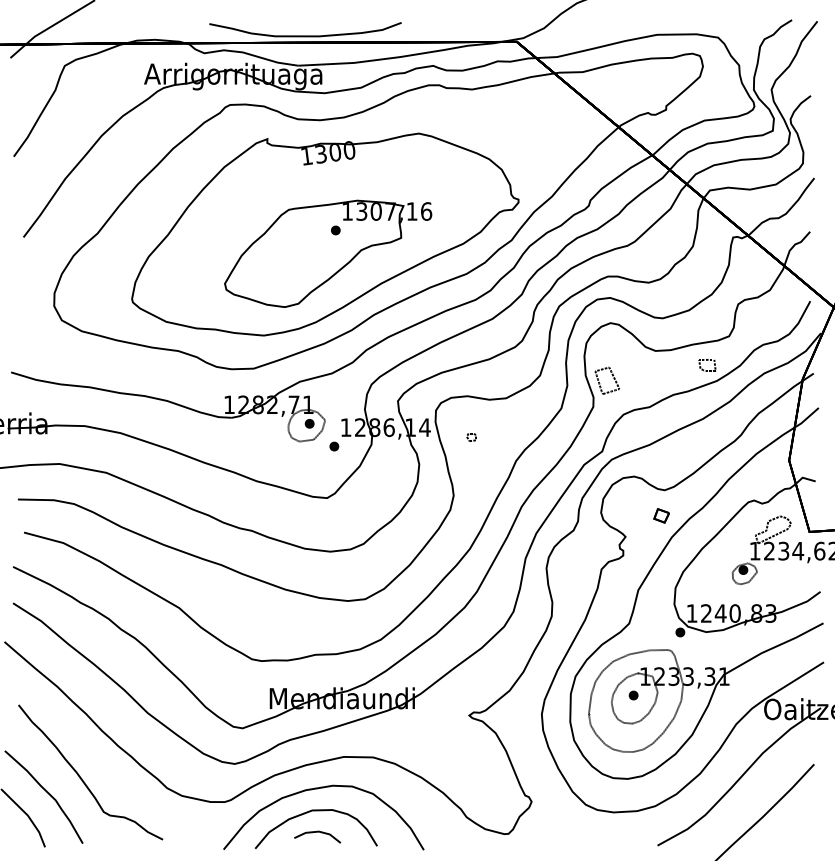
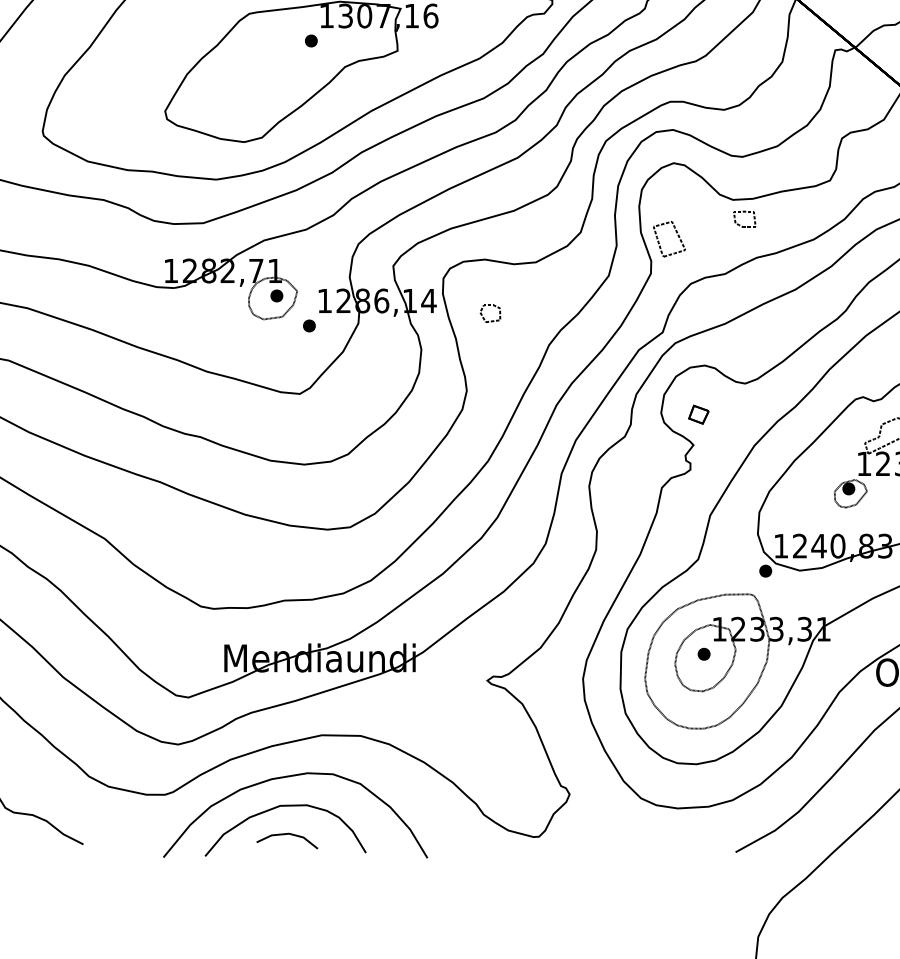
part: (707, 365) -> (744, 219), moved
part: (471, 437) -> (490, 314), size x1.67
part: (661, 515) -> (698, 414), moved

